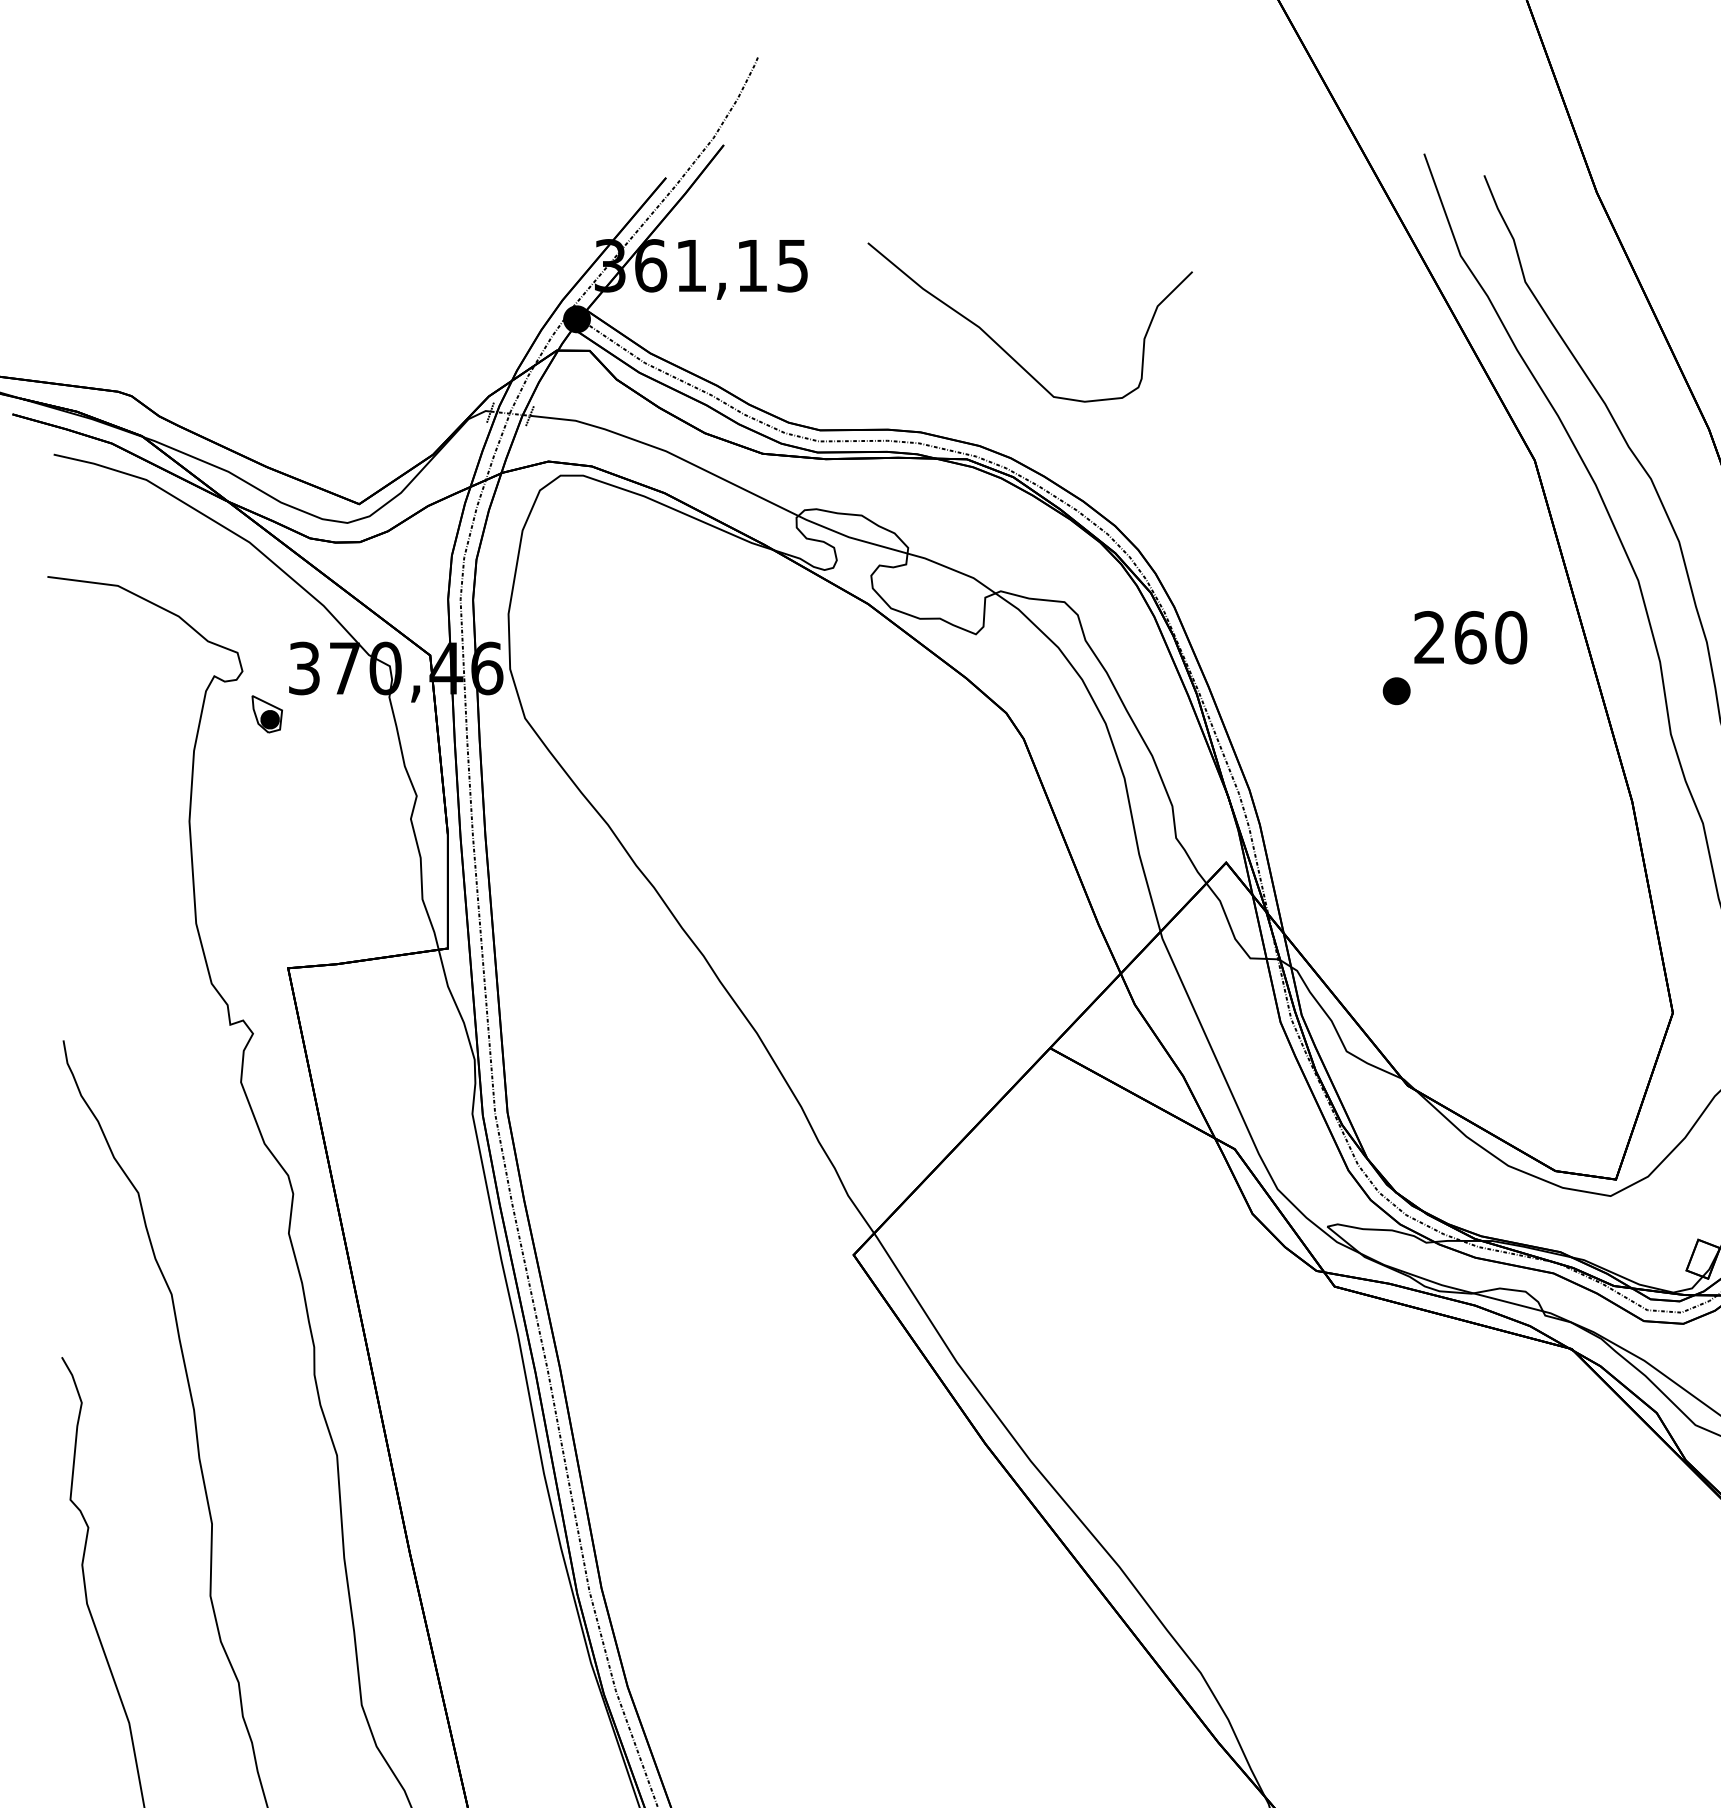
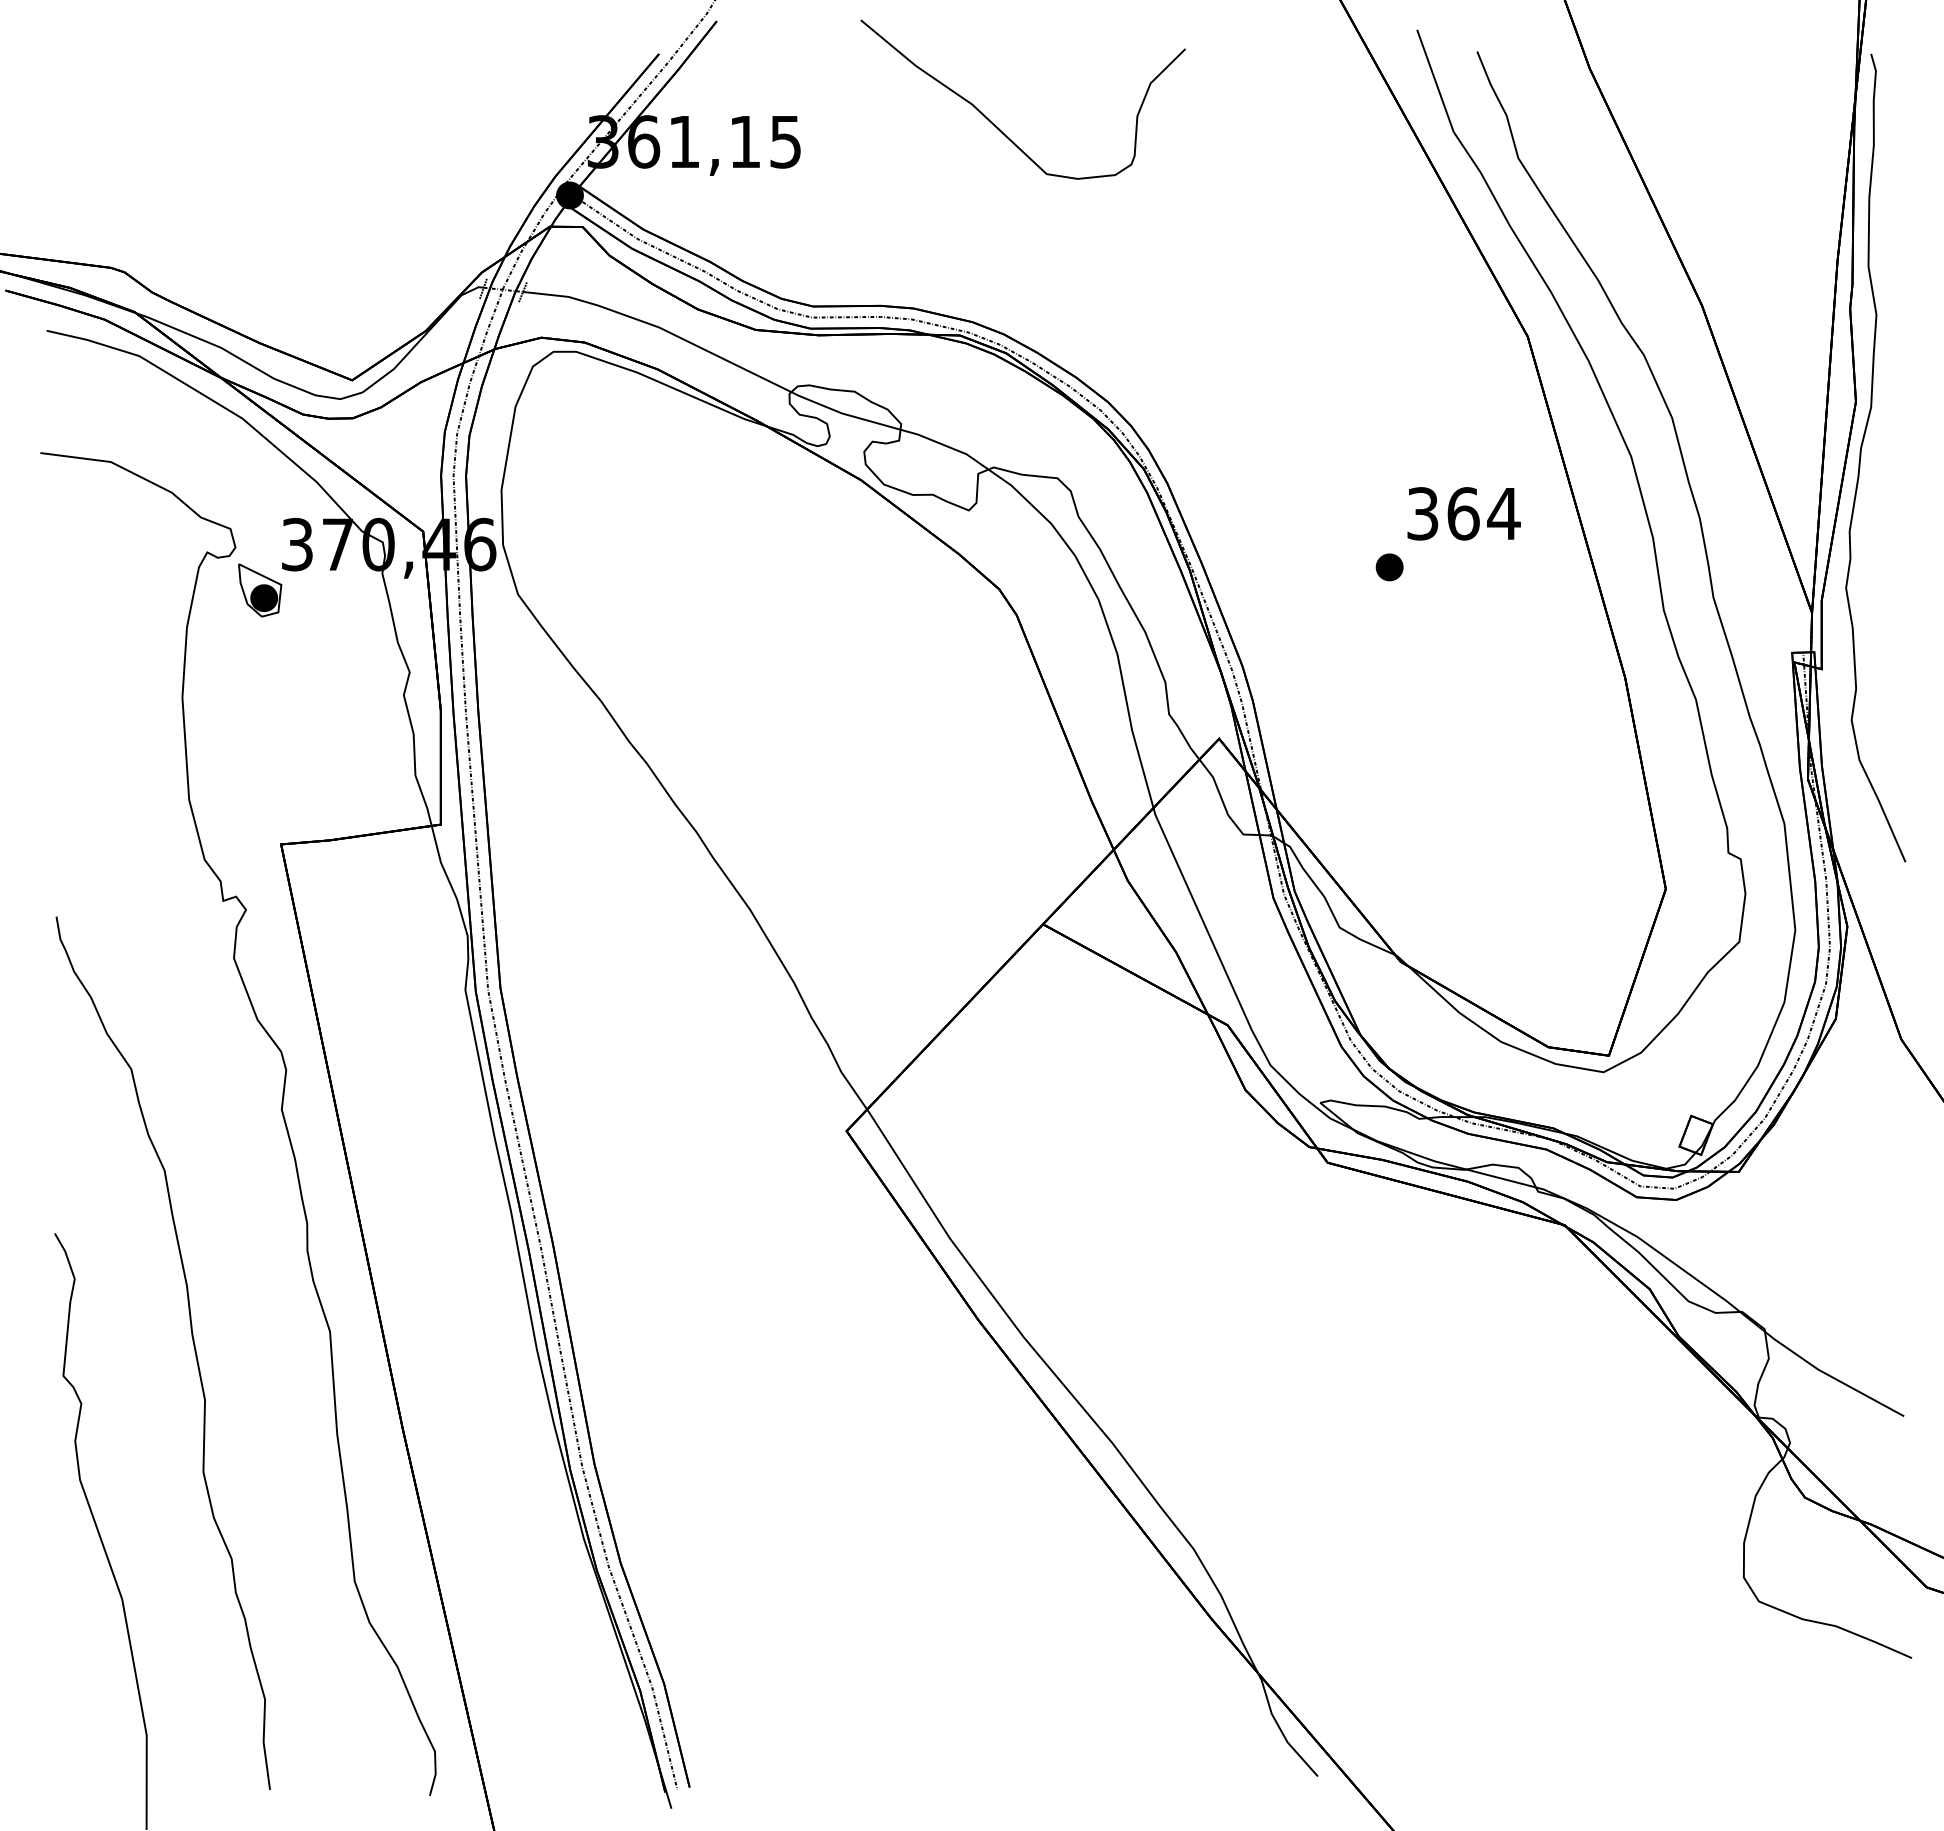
curve: (1003, 348) -> (996, 125), moved
text: (1470, 637) -> (1463, 513), 260 -> 364
part: (267, 714) -> (260, 590), size x1.43

